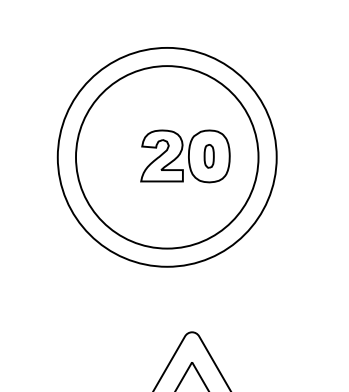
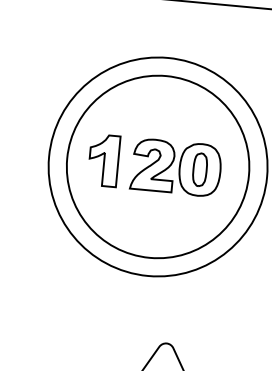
part: (112, 155) -> (103, 160), added
part: (208, 156) -> (199, 169), size x1.43

